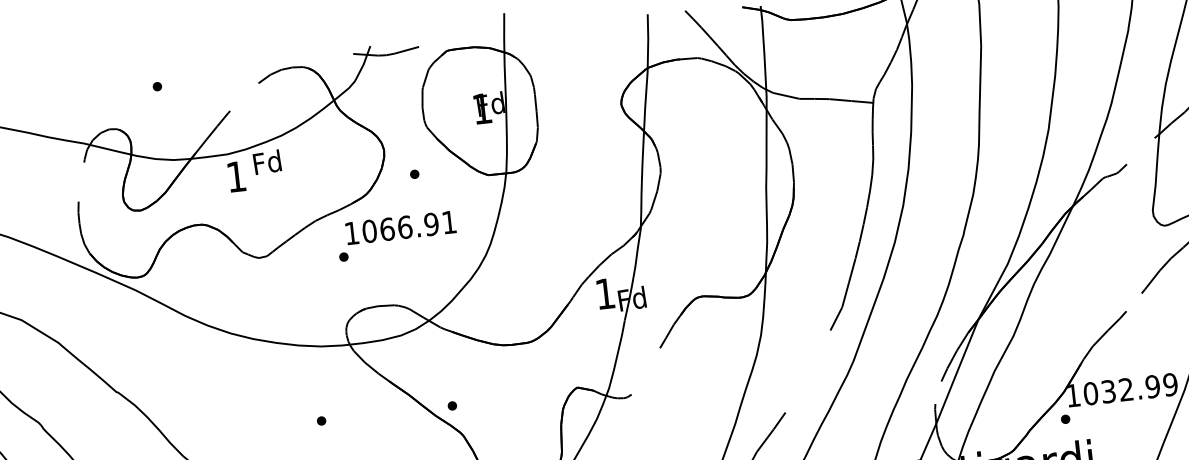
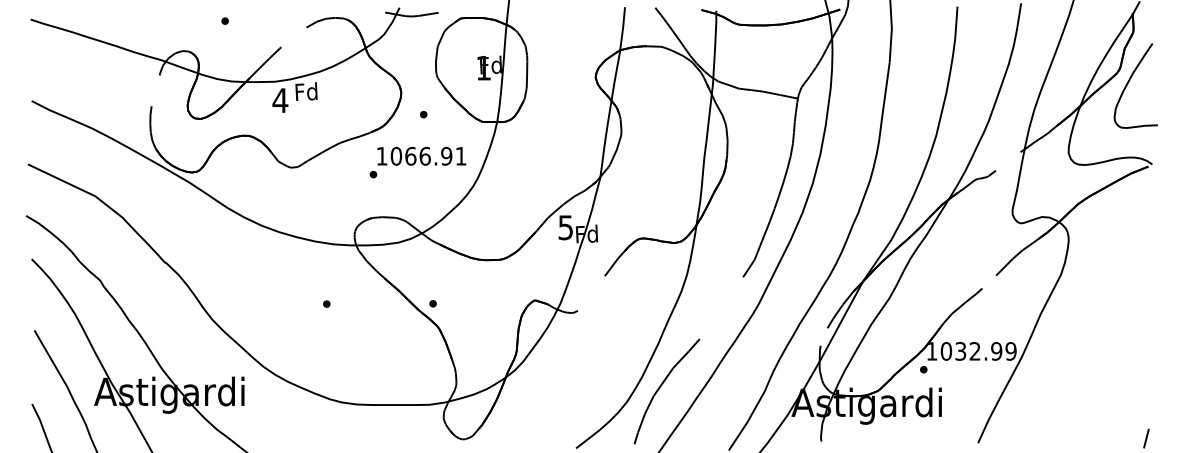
text: (236, 176) -> (280, 100), 1 -> 4
text: (396, 236) -> (417, 162), moved
text: (604, 293) -> (565, 227), 1 -> 5

